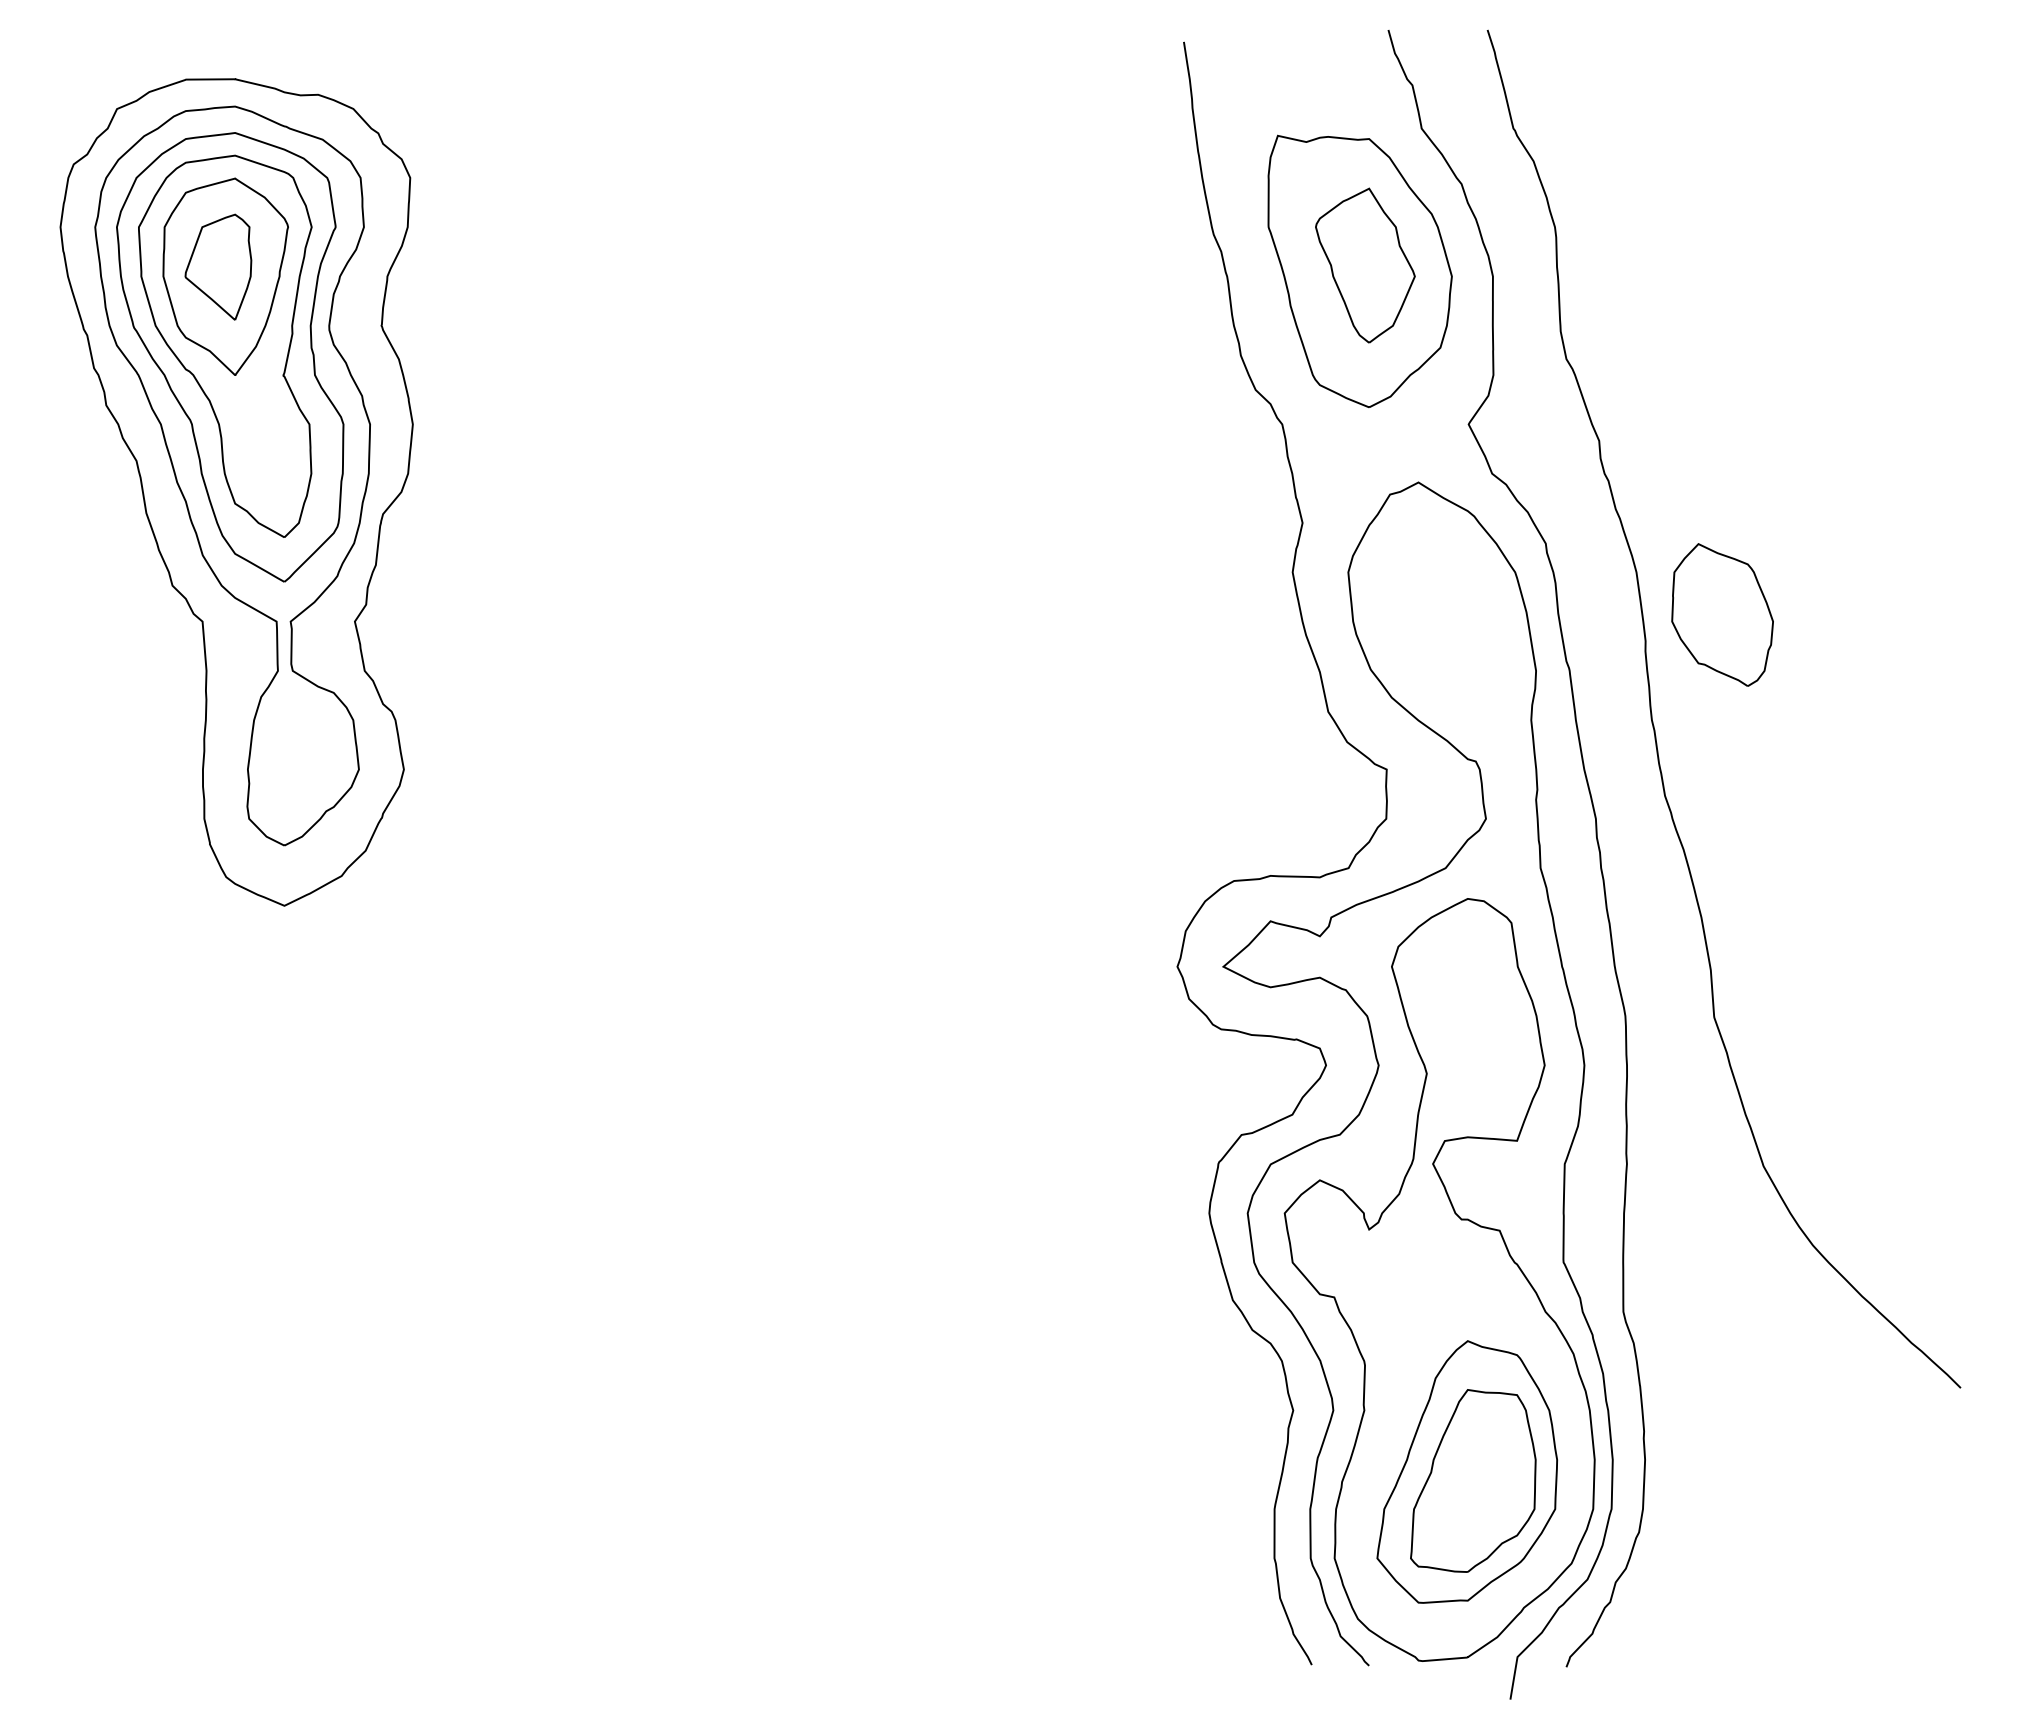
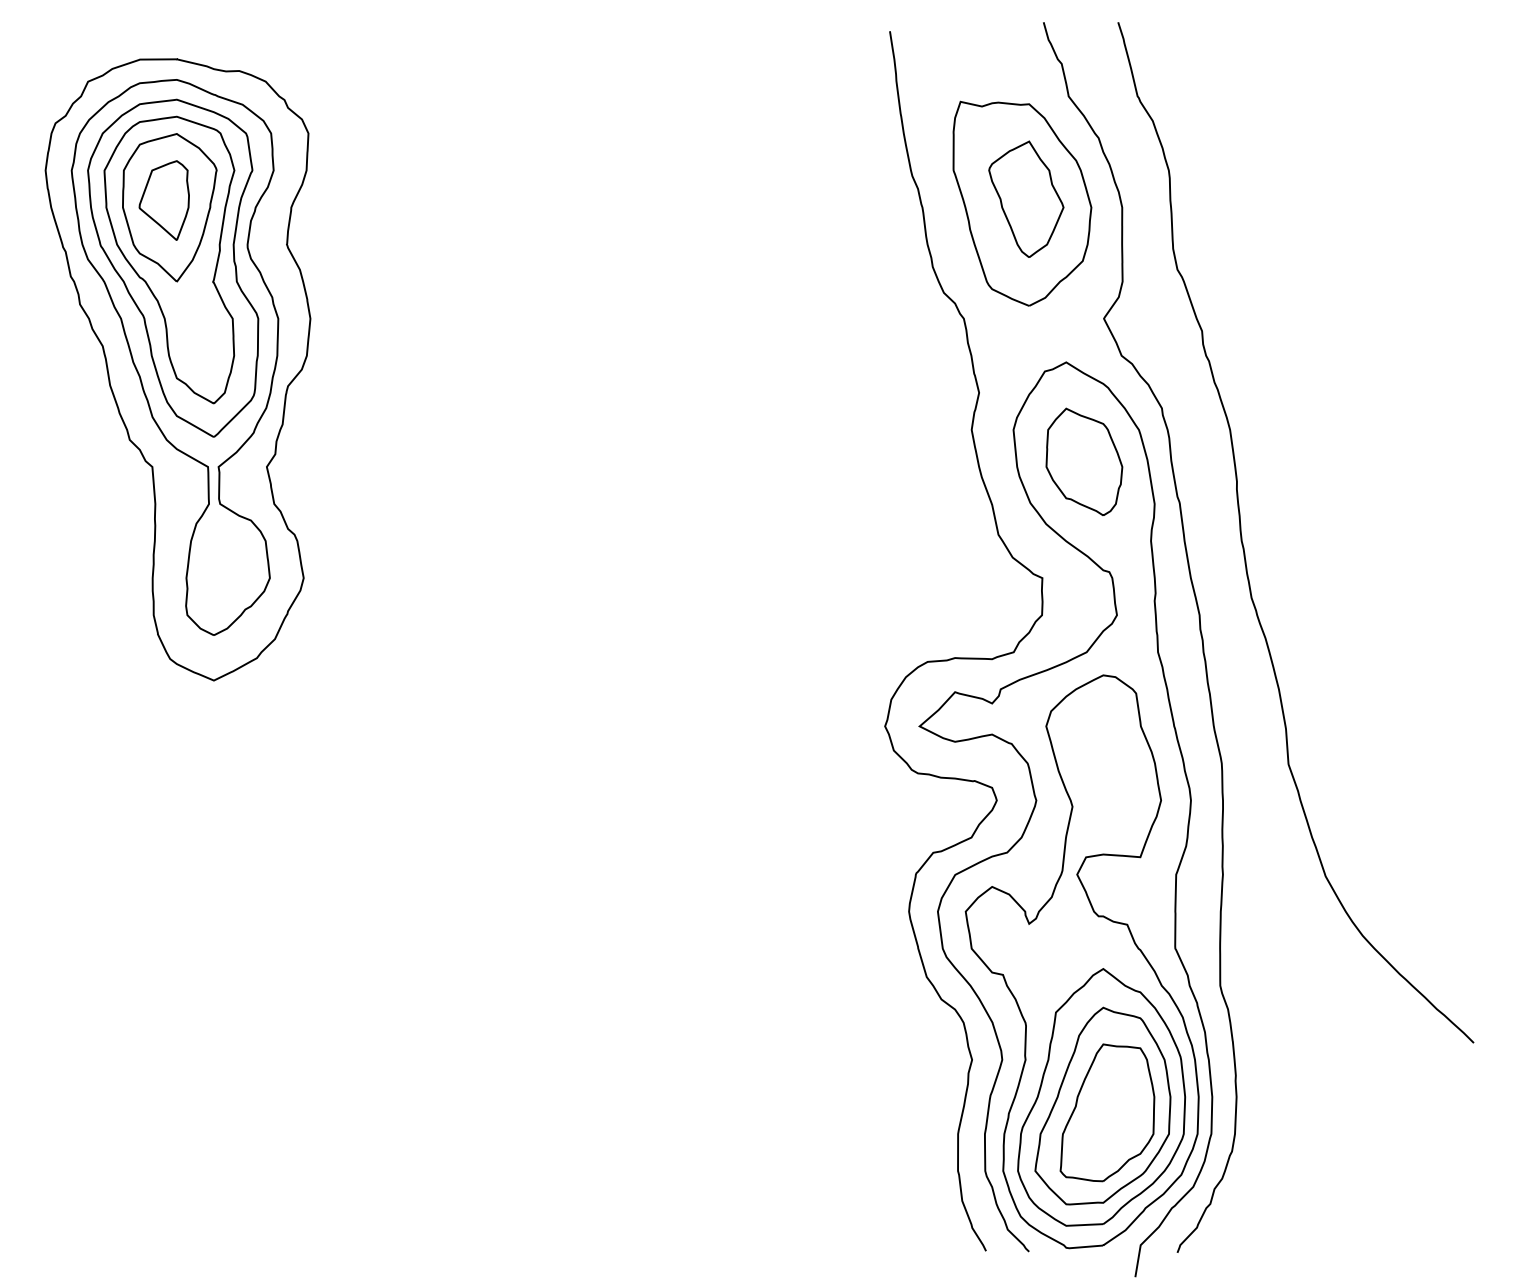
part: (1722, 614) -> (1084, 461), moved
part: (1465, 1460) -> (1101, 1097), added

